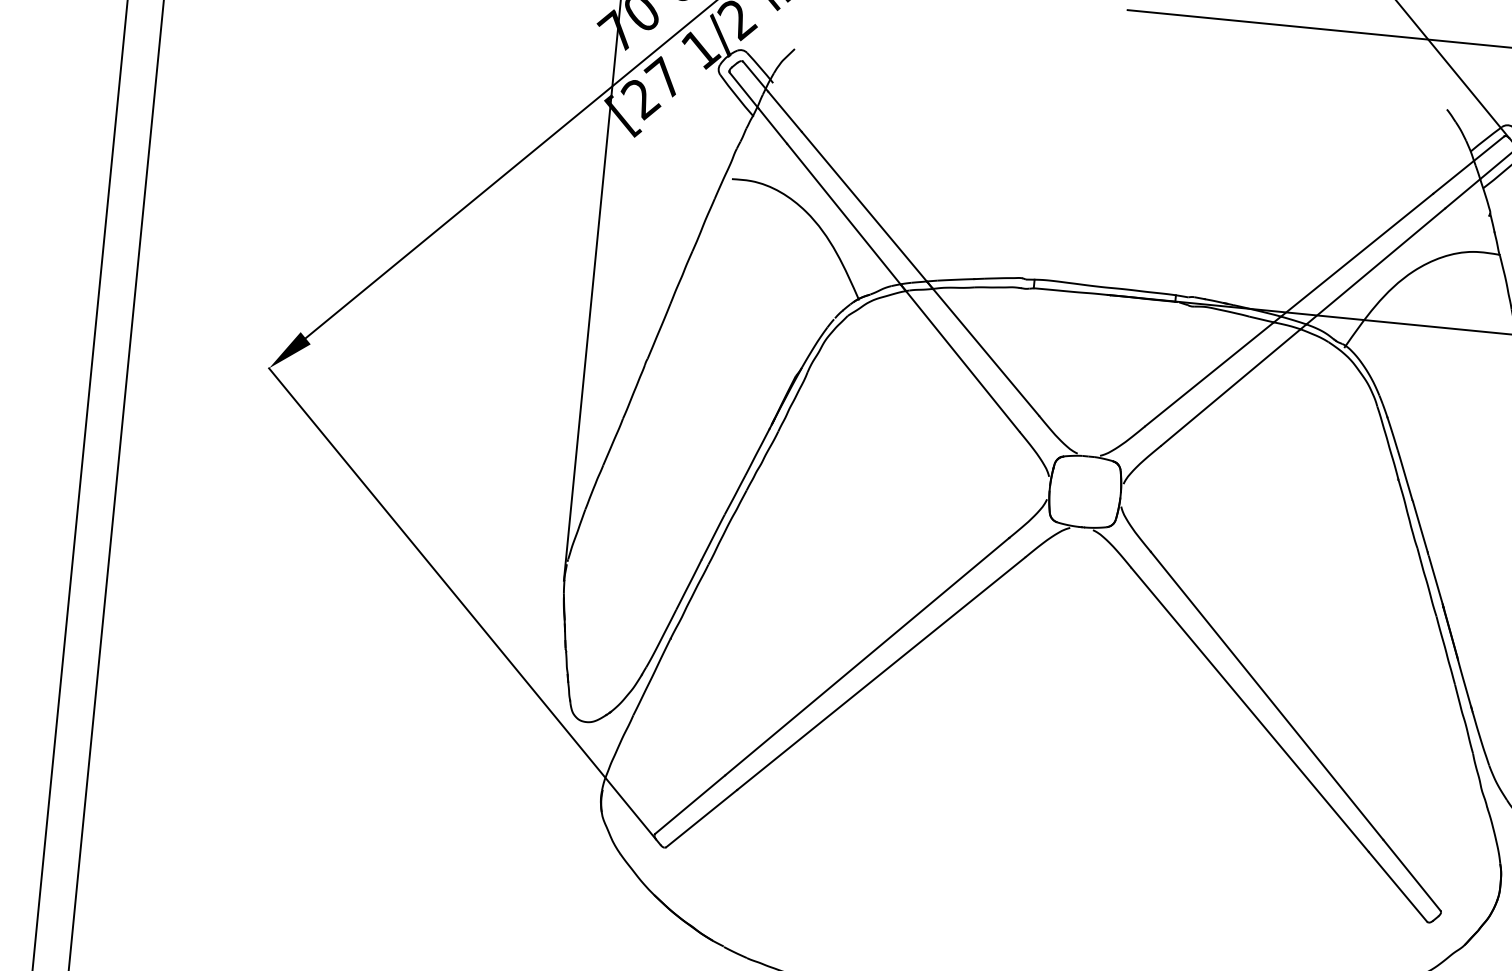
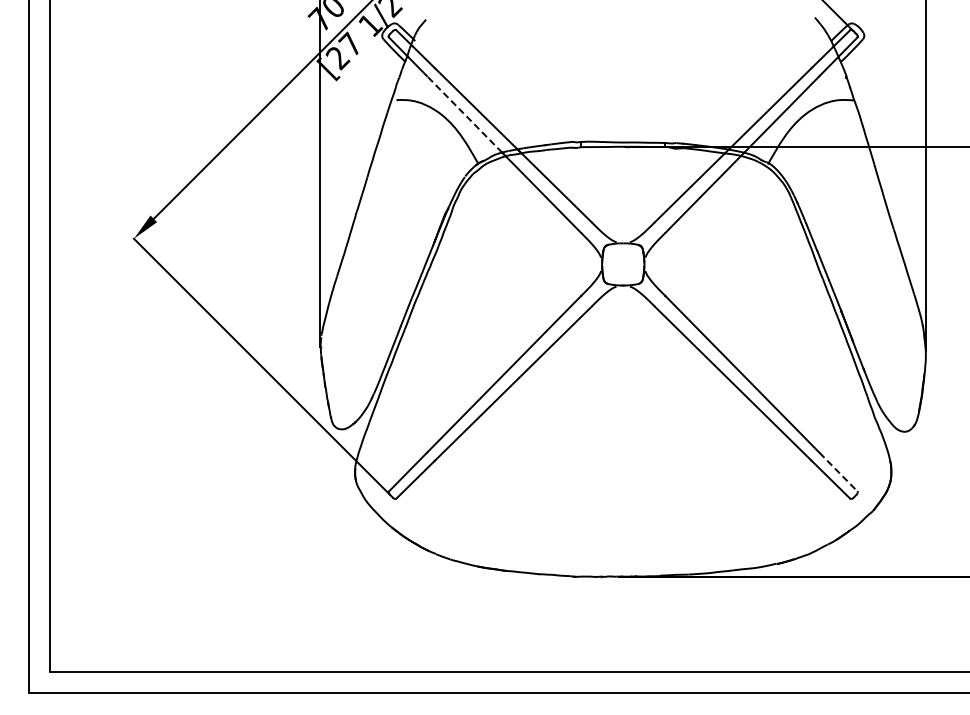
line: (843, 214) -> (464, 114), solid -> dashed
line: (1411, 876) -> (838, 472), solid -> dashed

